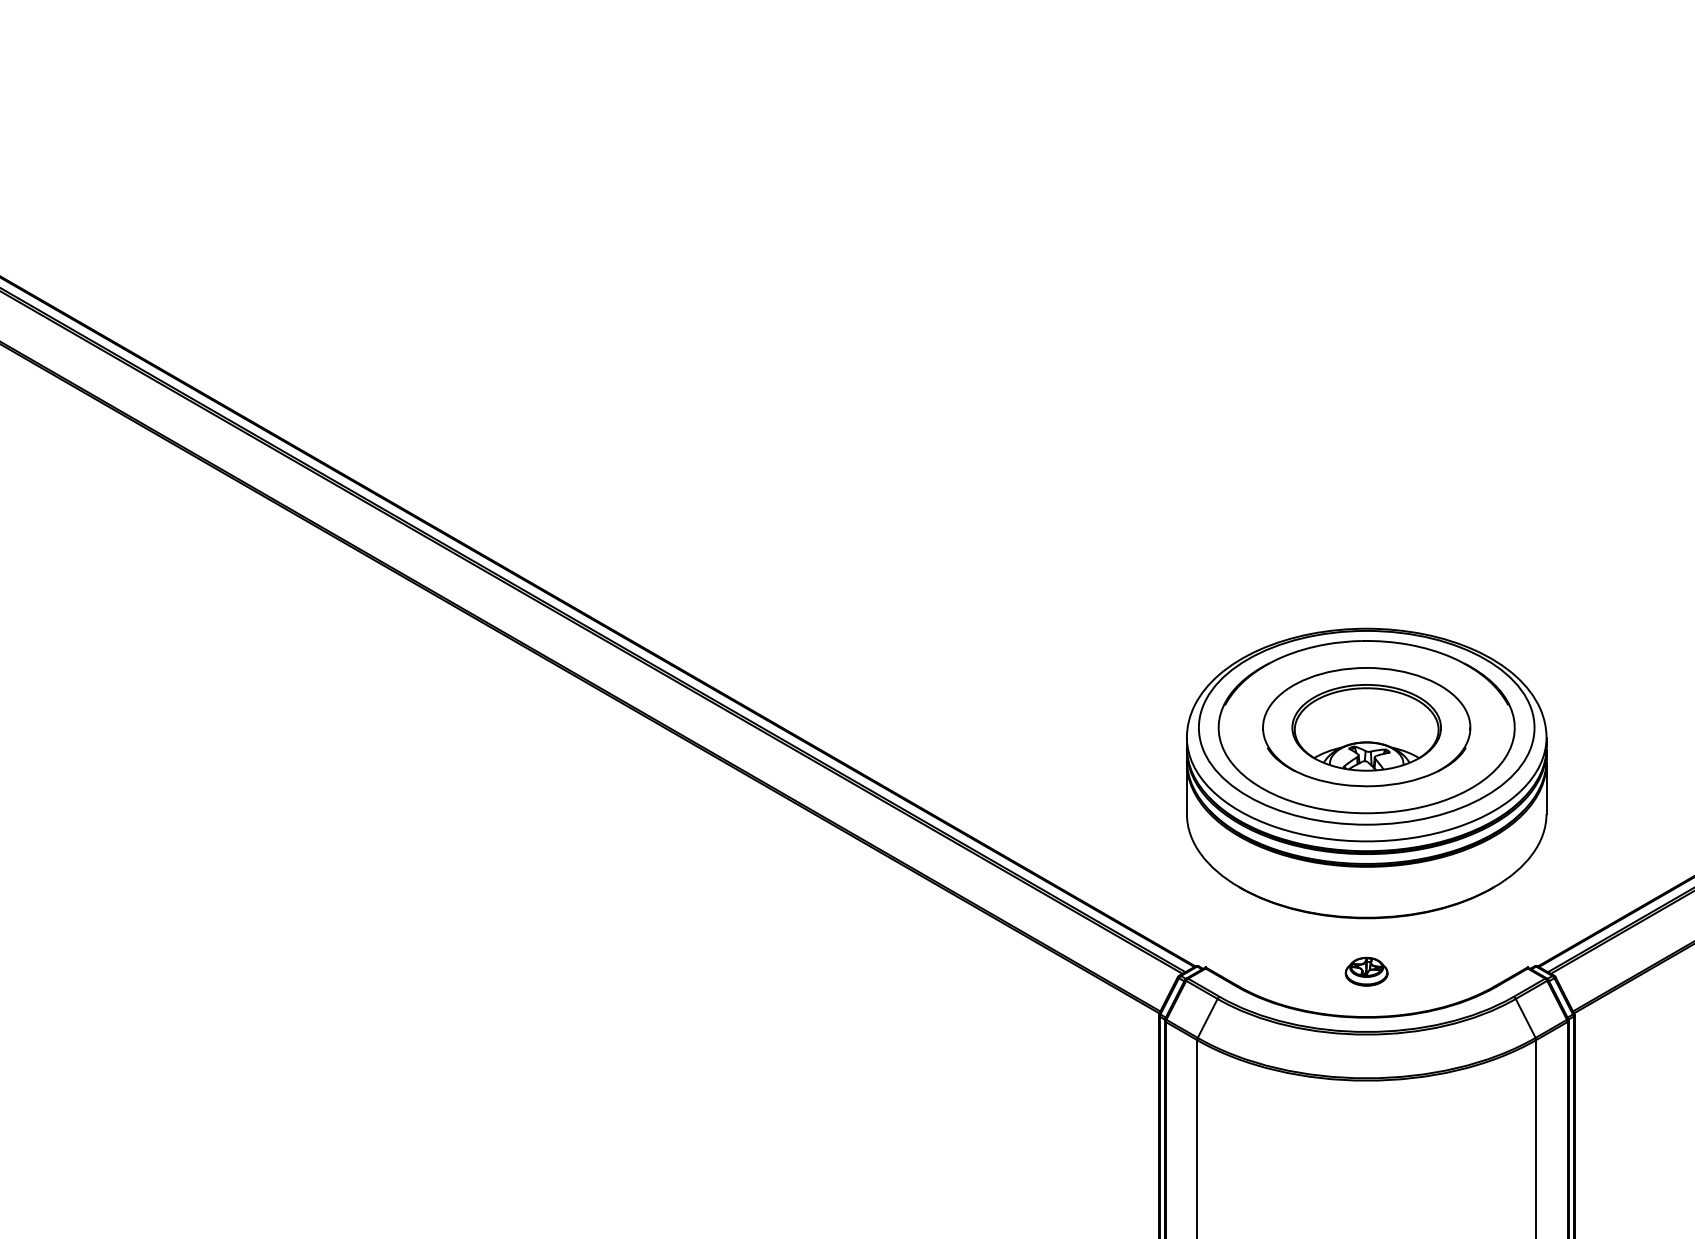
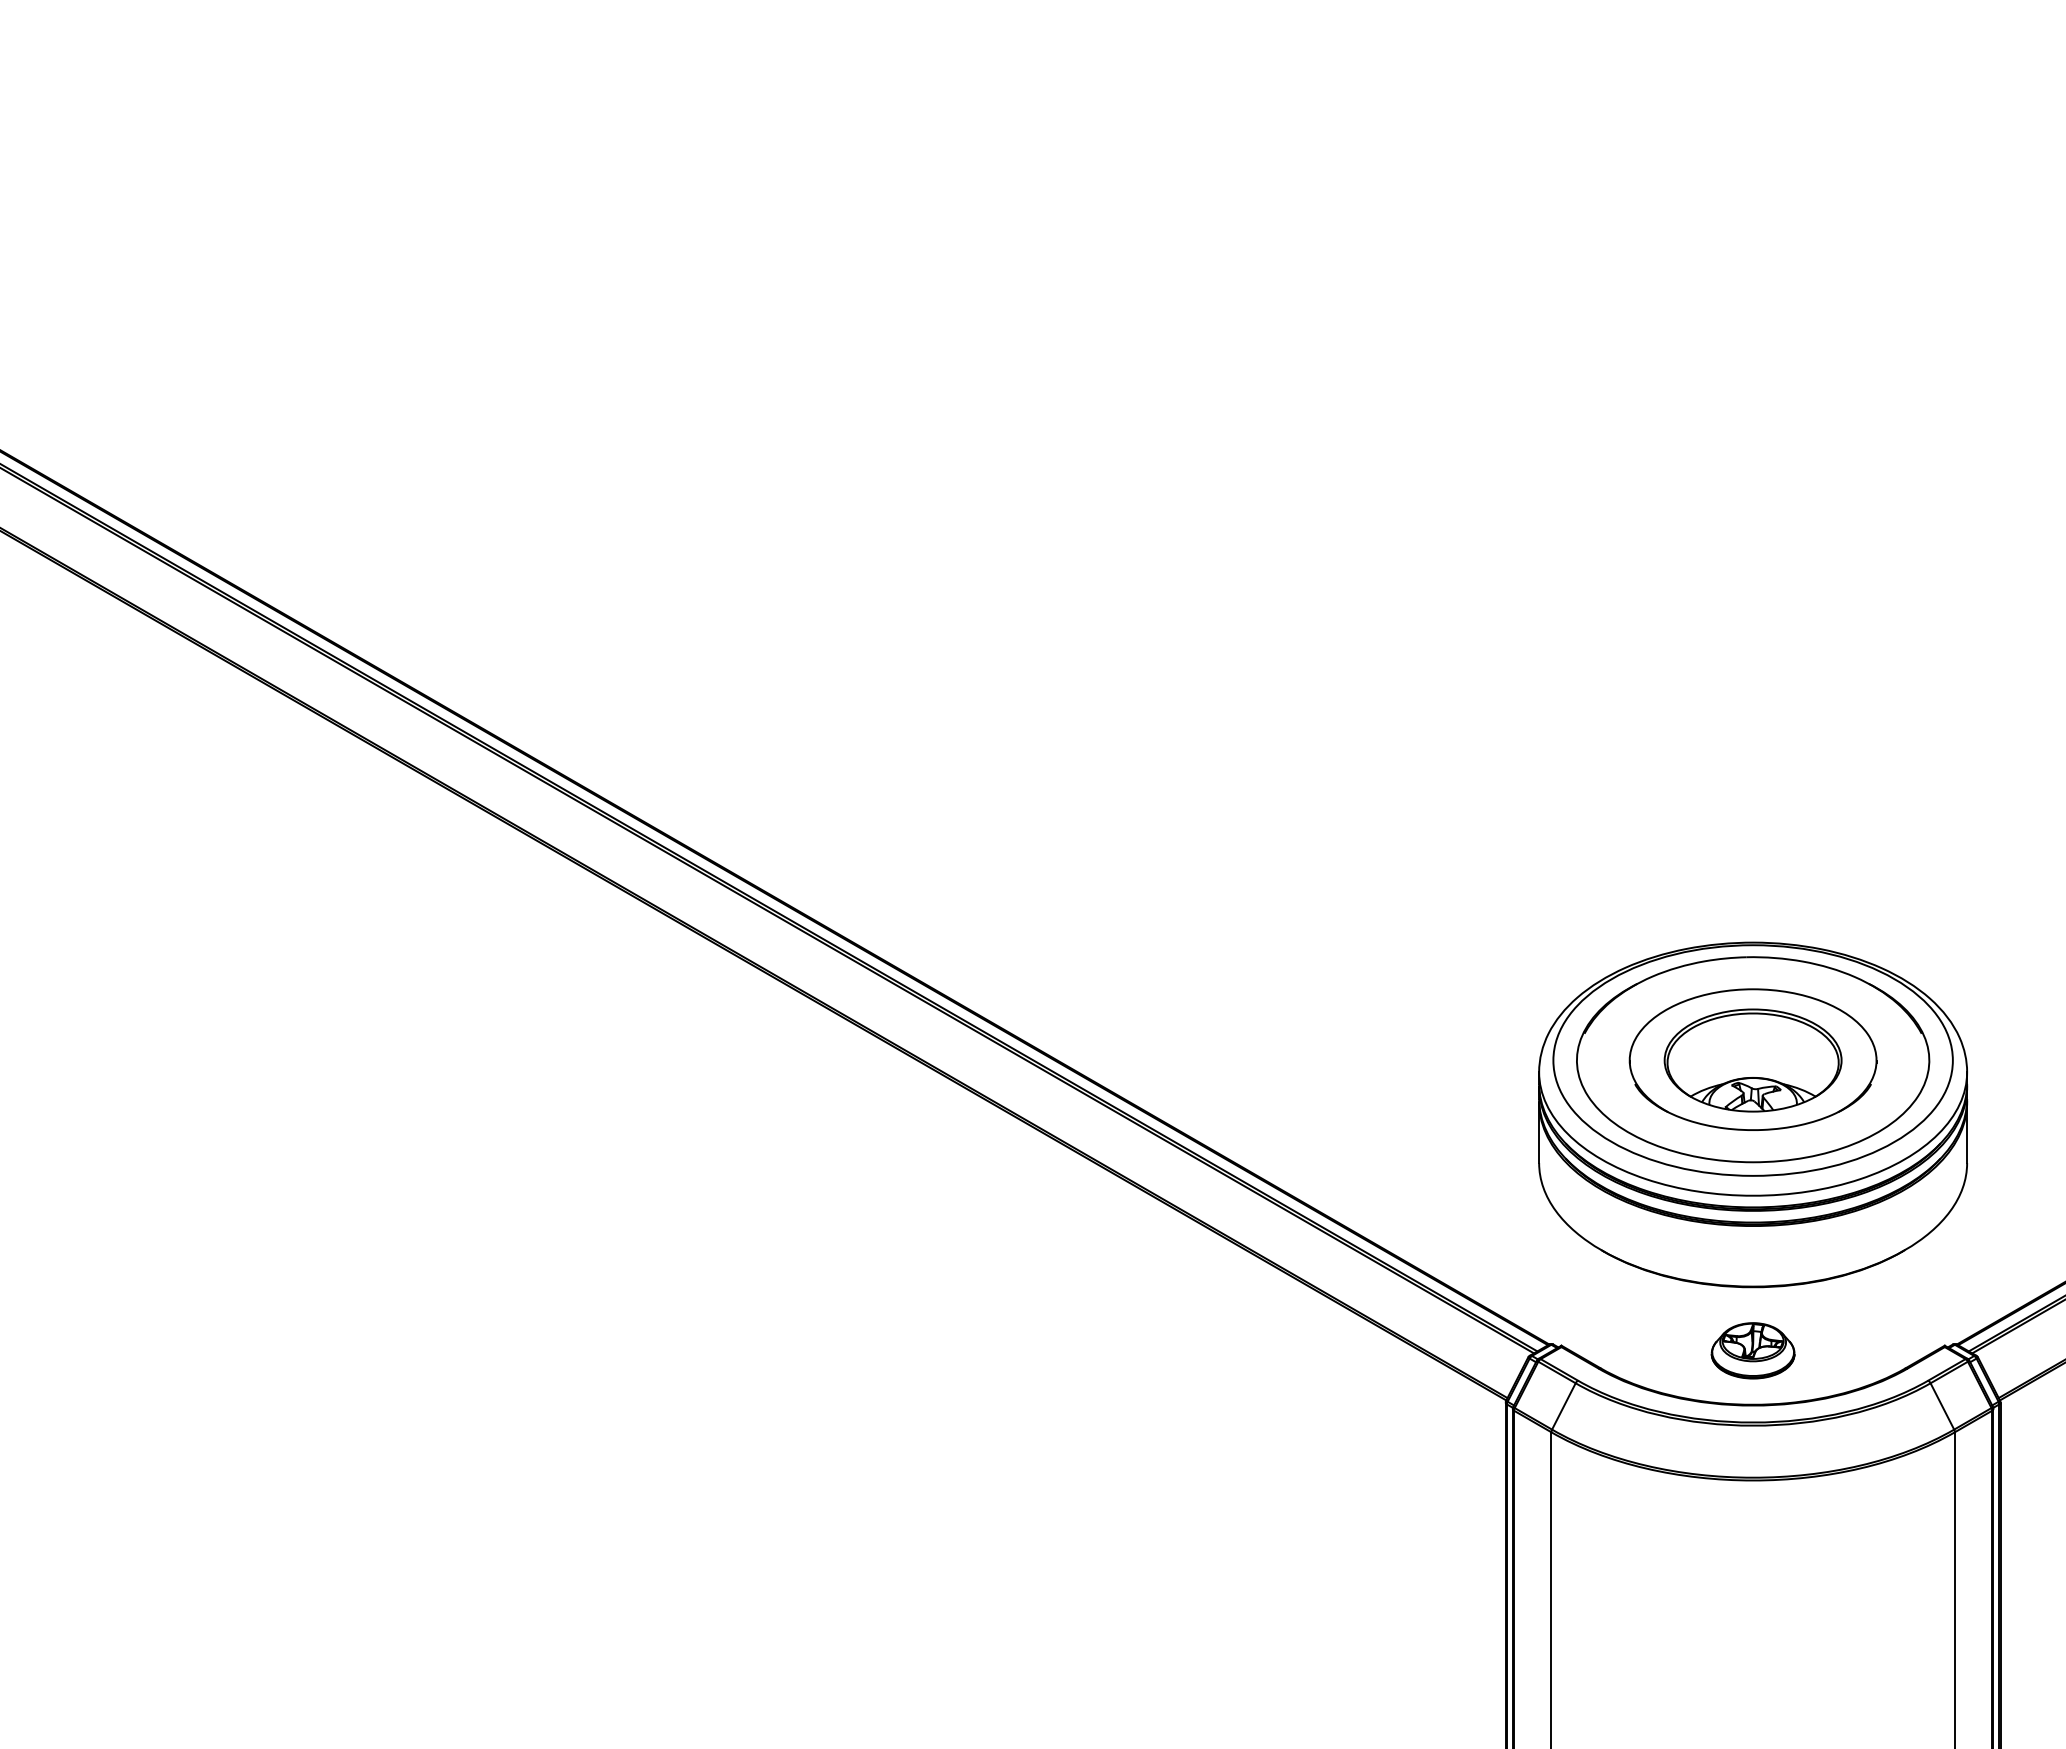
part: (1366, 971) -> (1752, 1350), size x1.67

